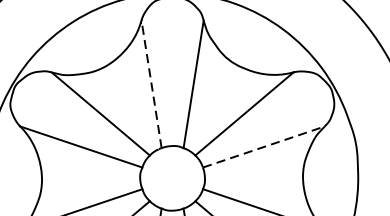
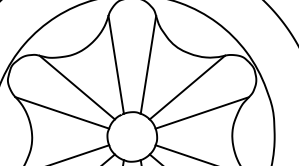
line: (151, 83) -> (116, 64), dashed -> solid
line: (264, 146) -> (202, 112), dashed -> solid

